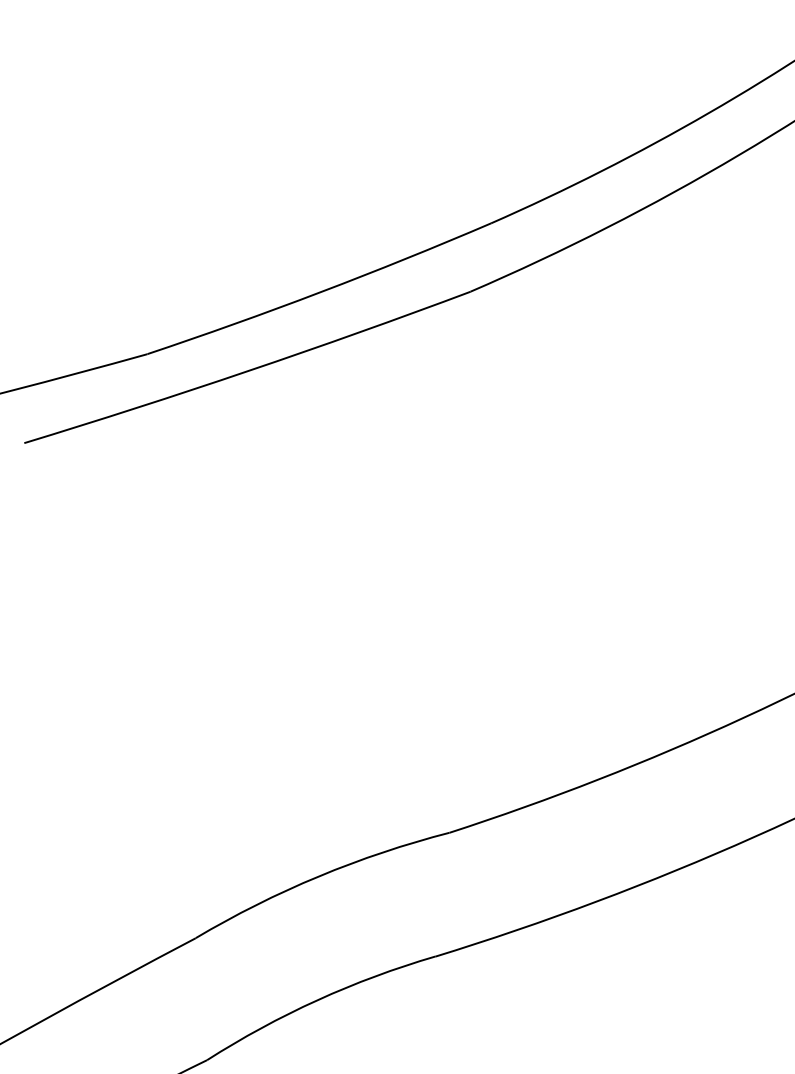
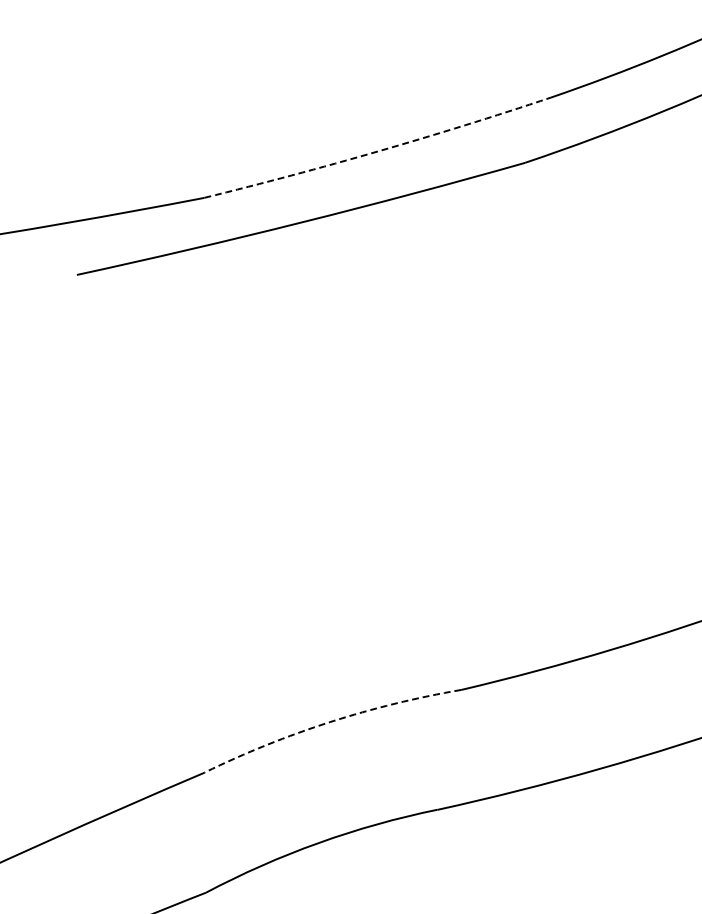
arc: (320, 292) -> (378, 151), solid -> dashed
arc: (318, 876) -> (329, 722), solid -> dashed

